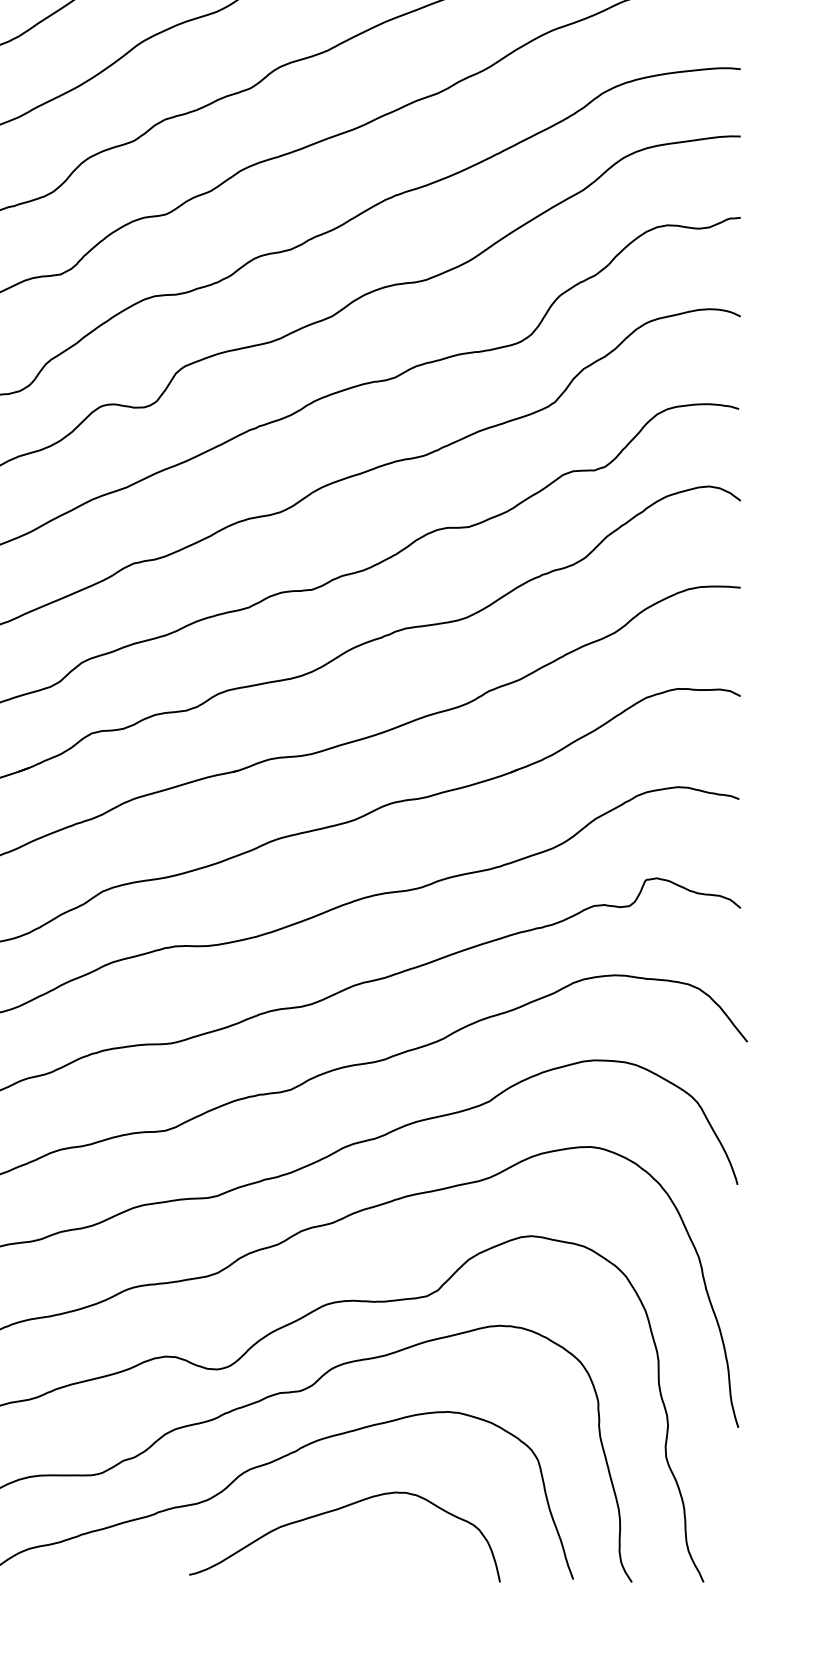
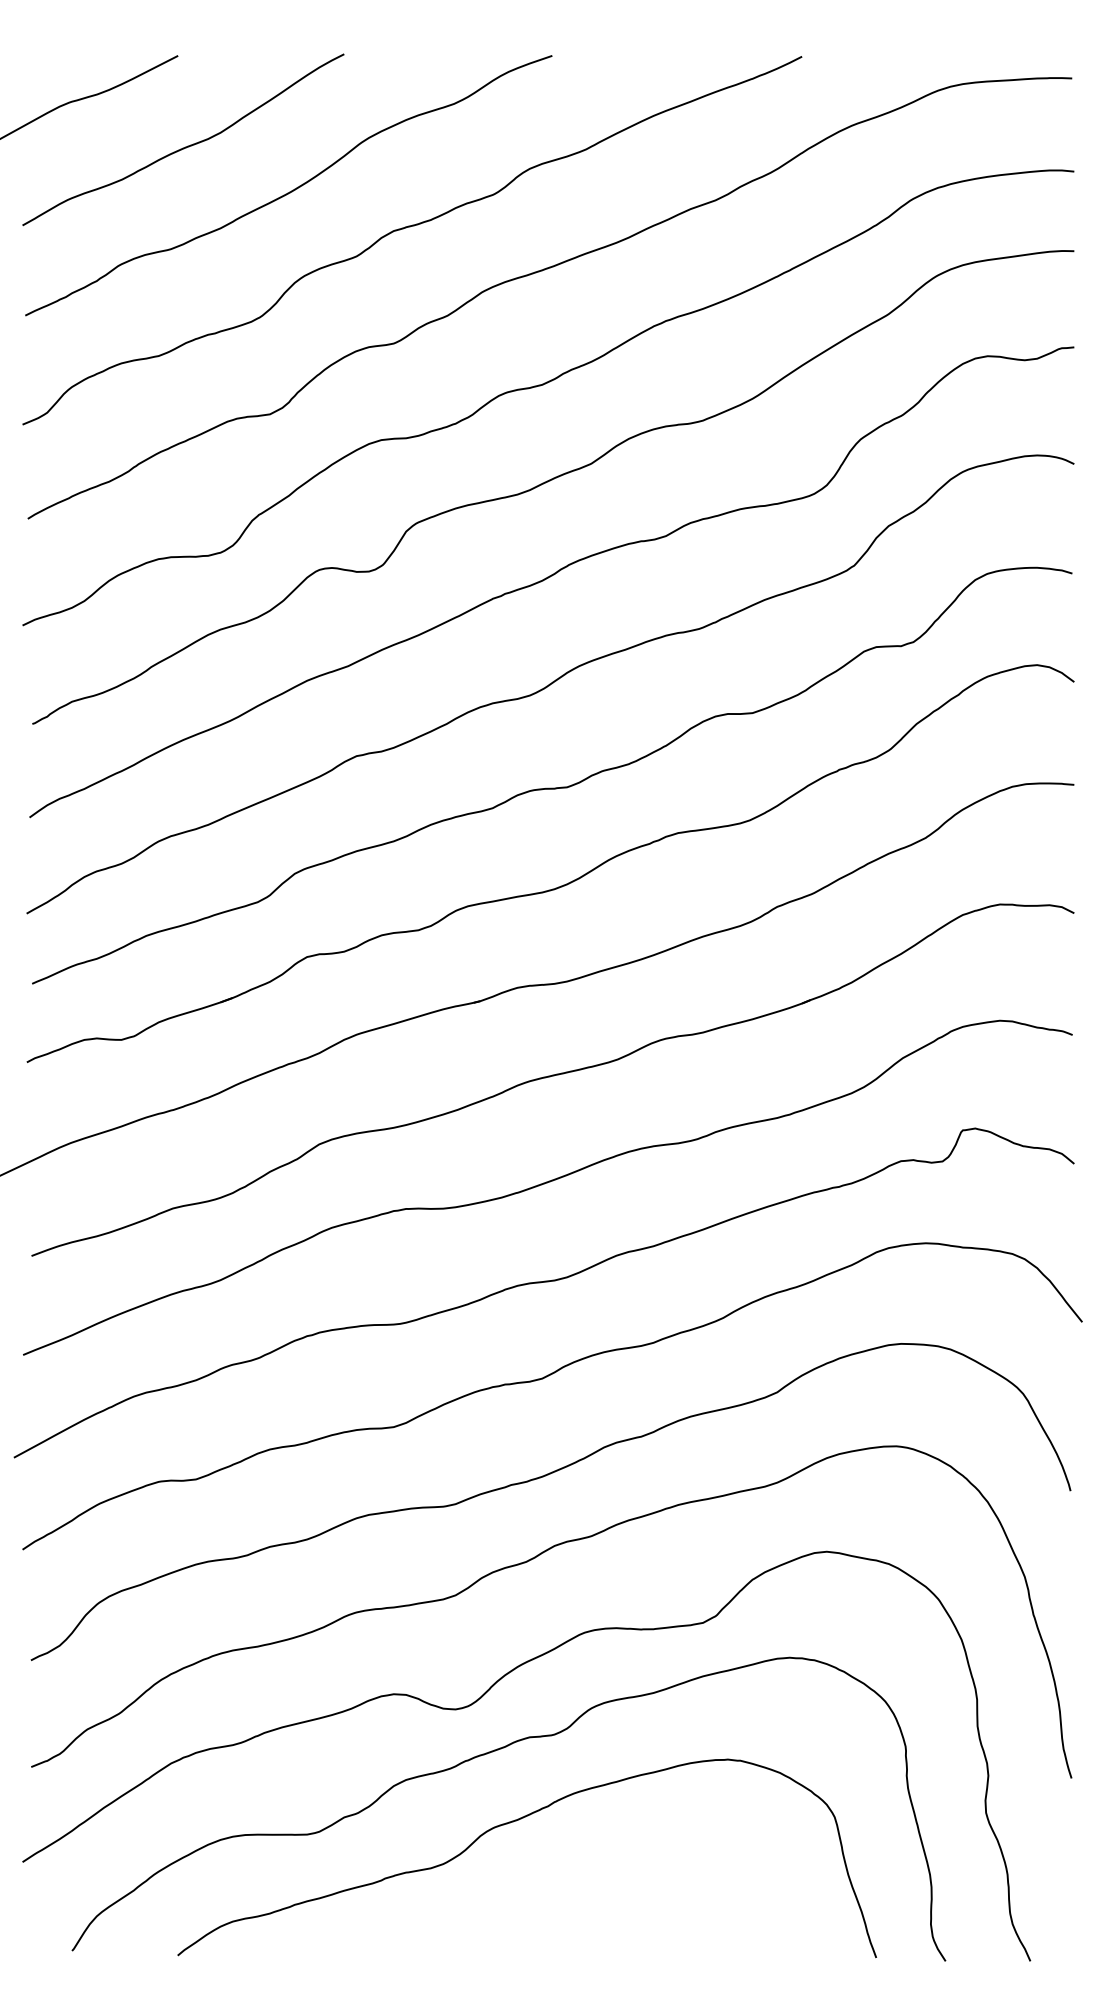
curve: (335, 1510) -> (595, 1876), removed

